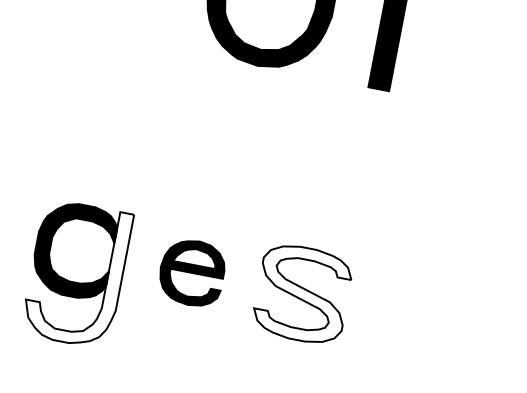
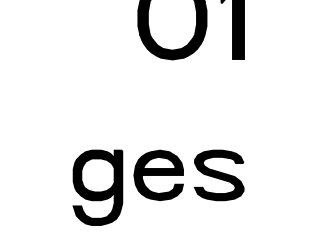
part: (191, 272) -> (158, 175), size x1.43
fill: (76, 273) -> (97, 187), added
fill: (303, 294) -> (219, 175), added

